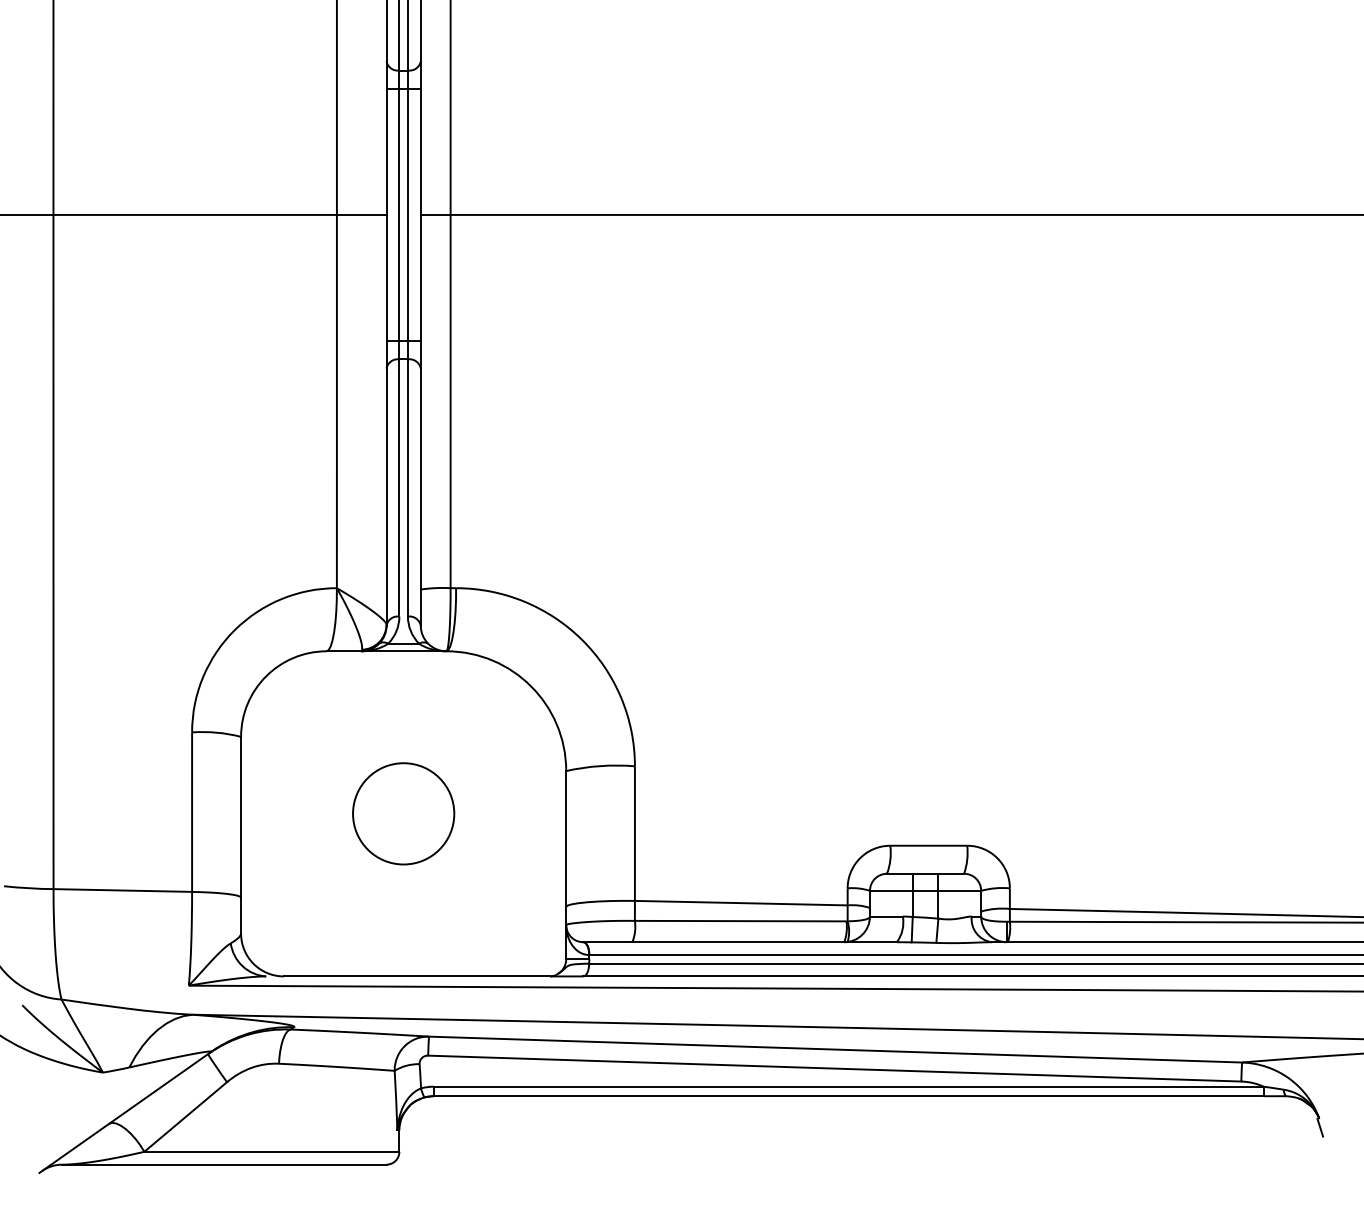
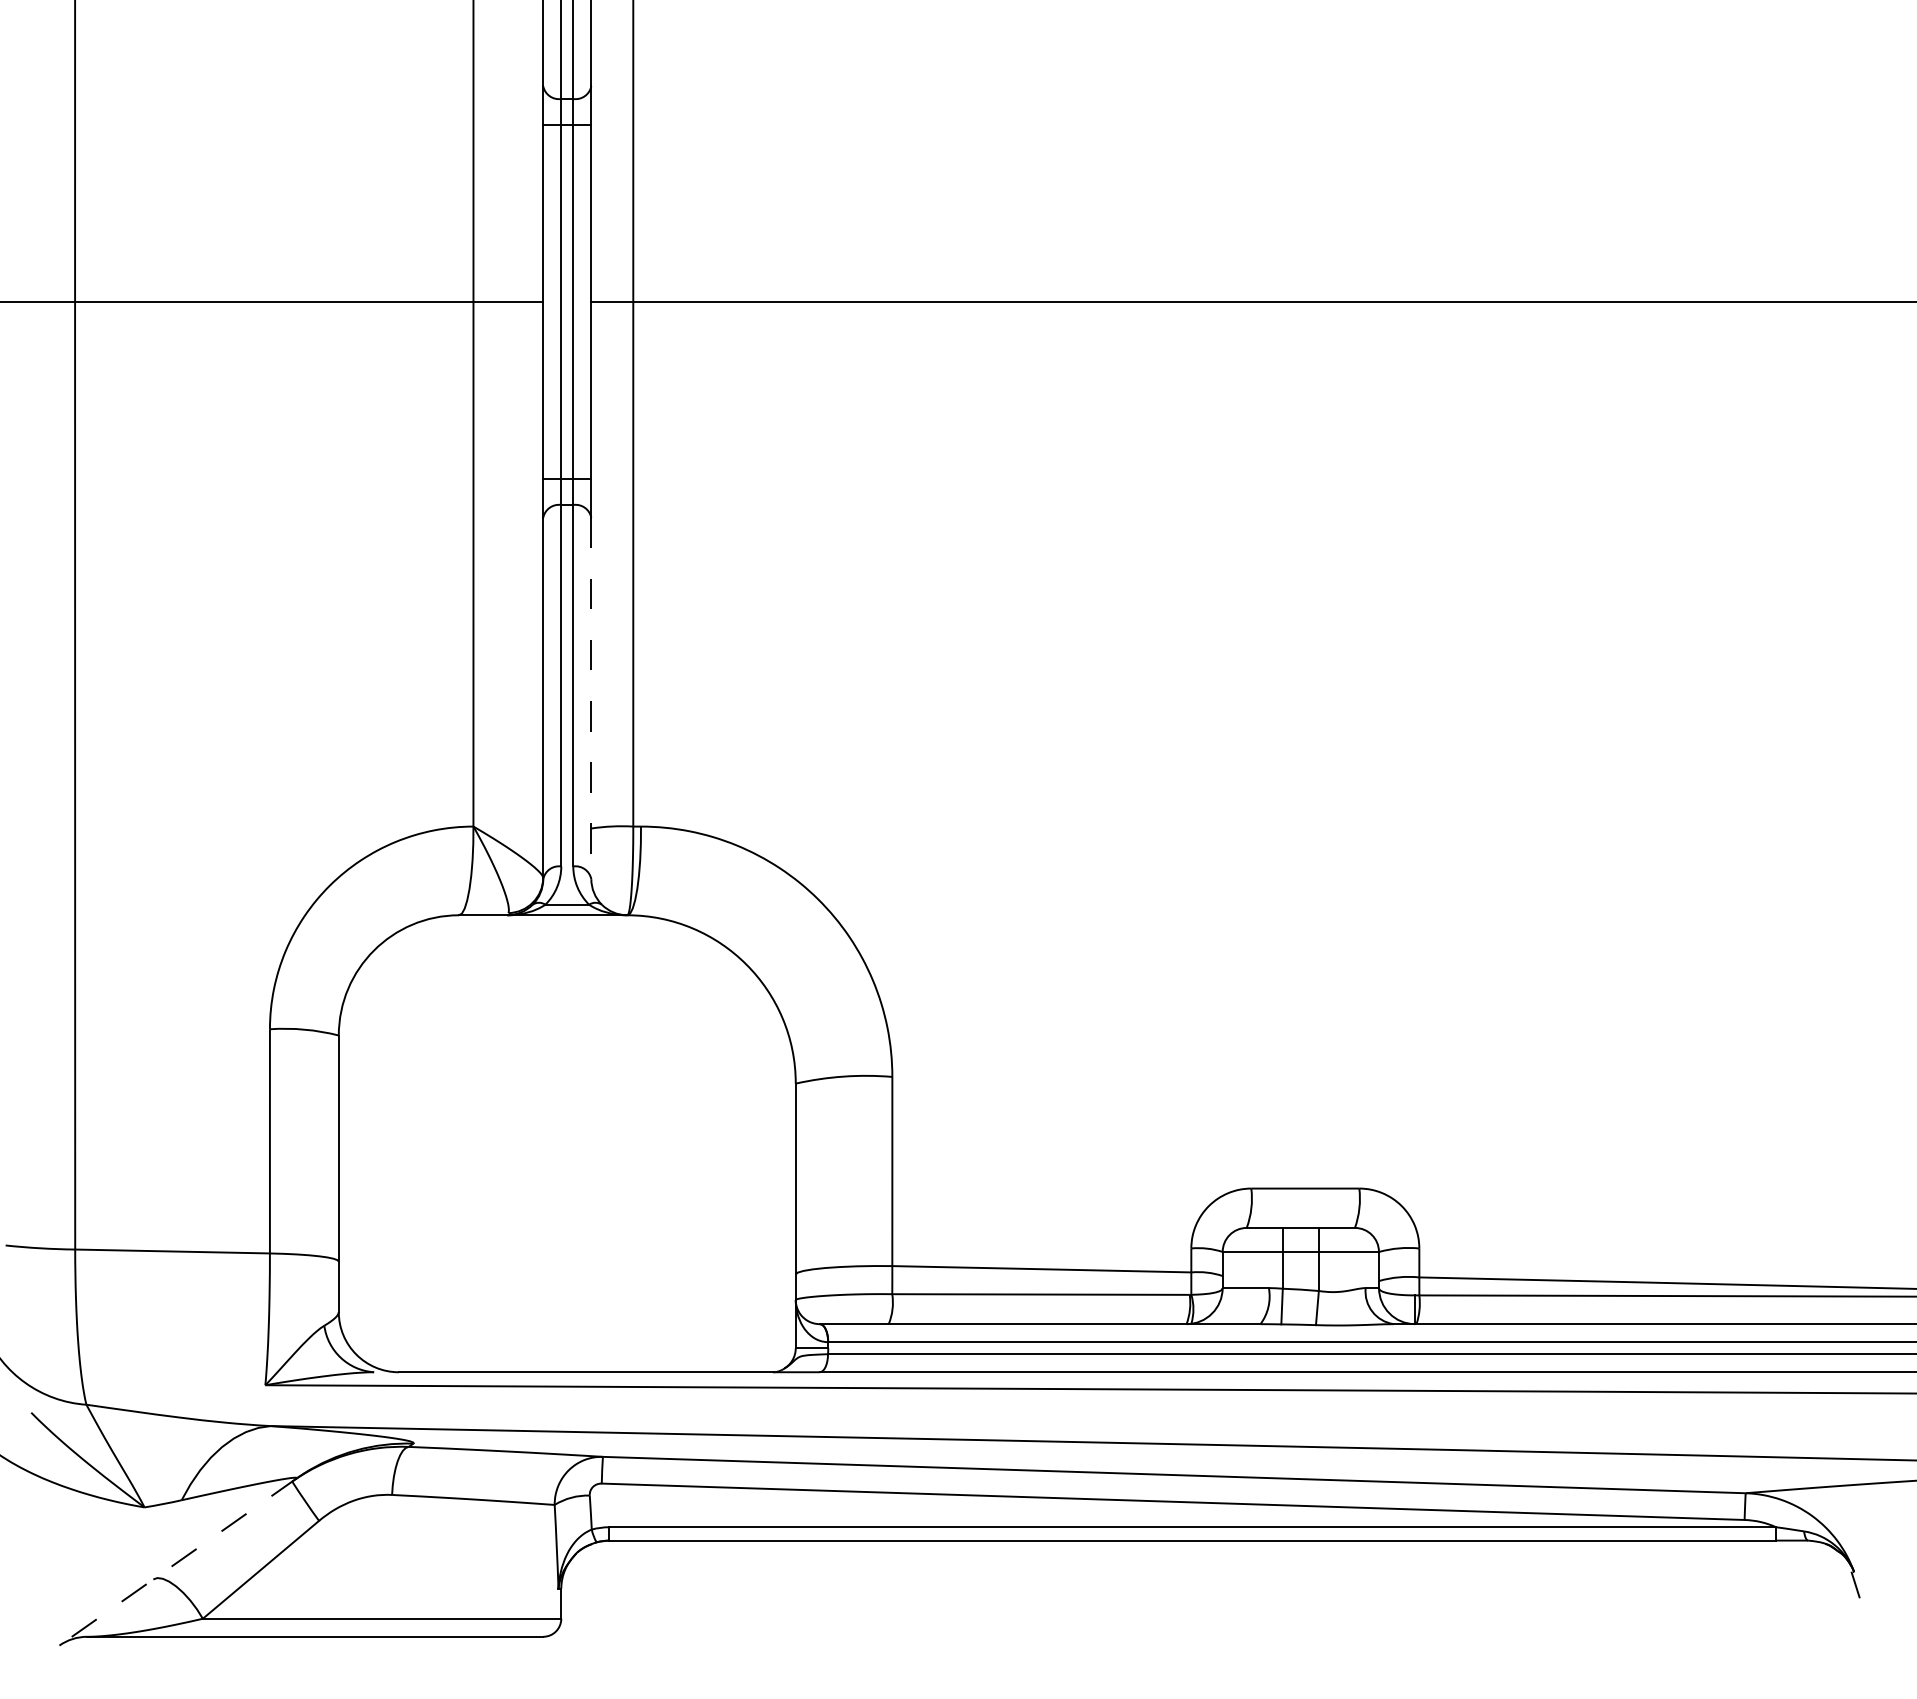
line: (420, 497) -> (590, 699), solid -> dashed
circle: (403, 813) -> (567, 1143), removed
line: (125, 1112) -> (176, 1563), solid -> dashed

